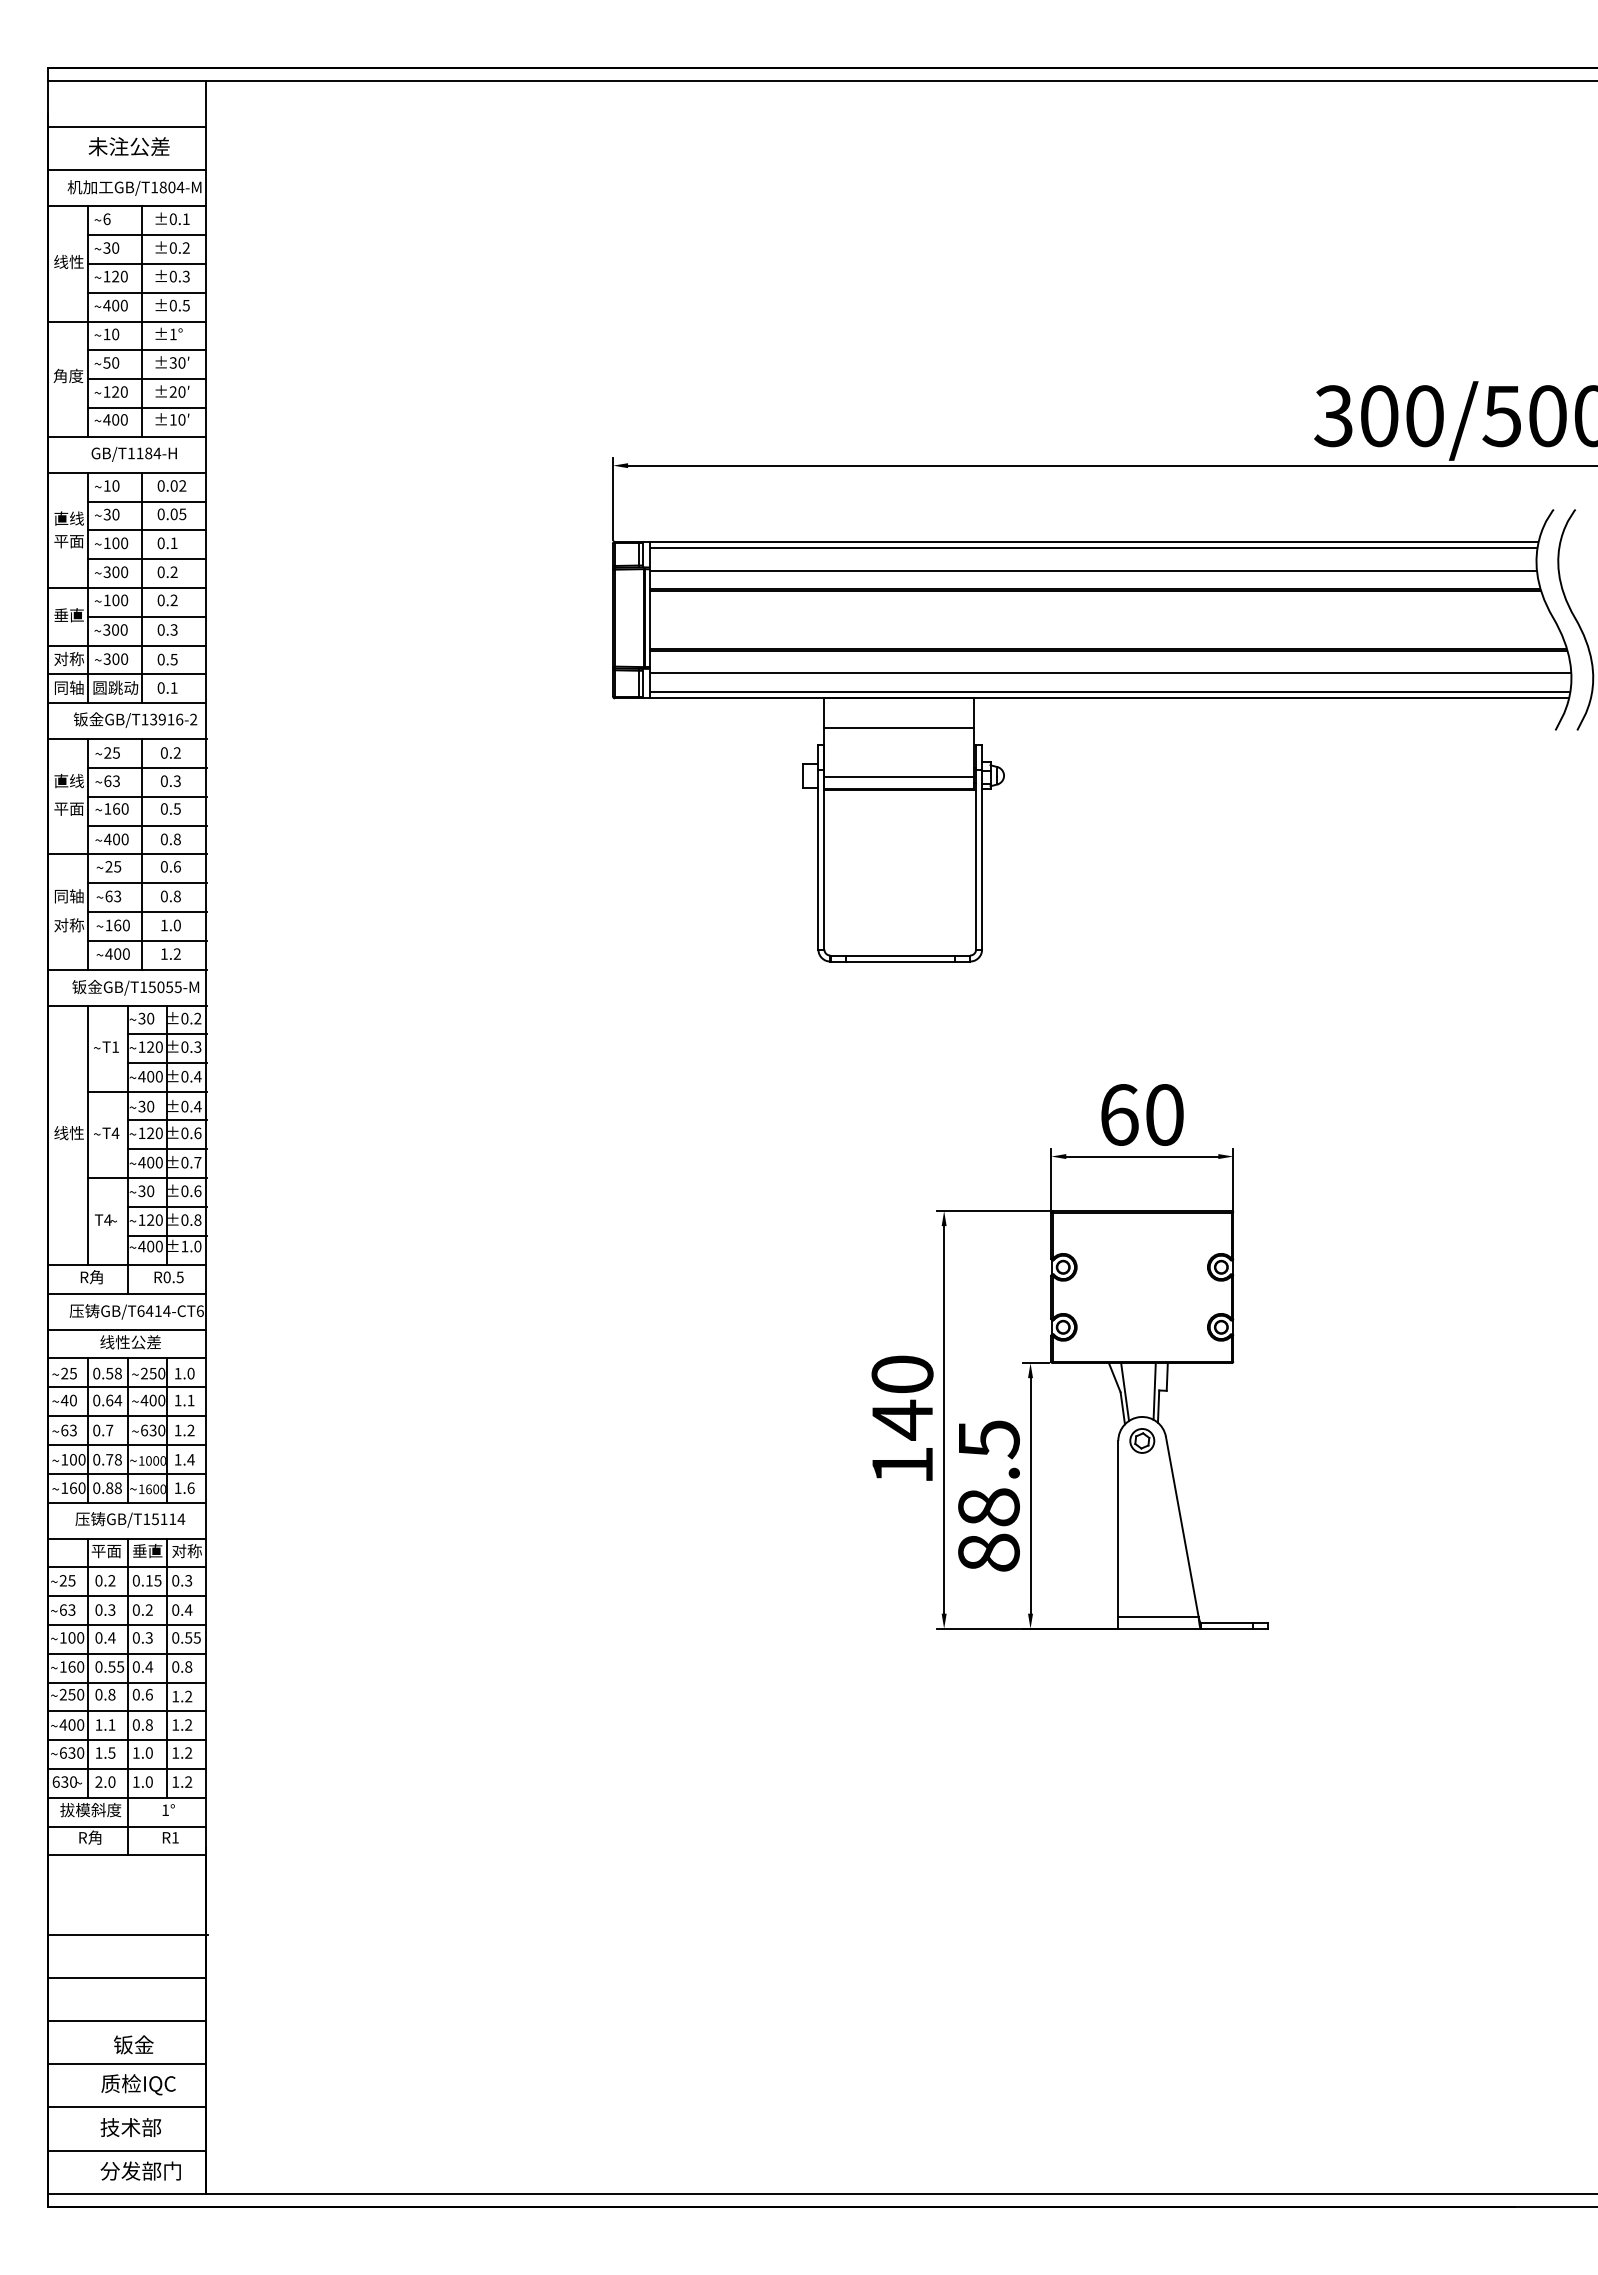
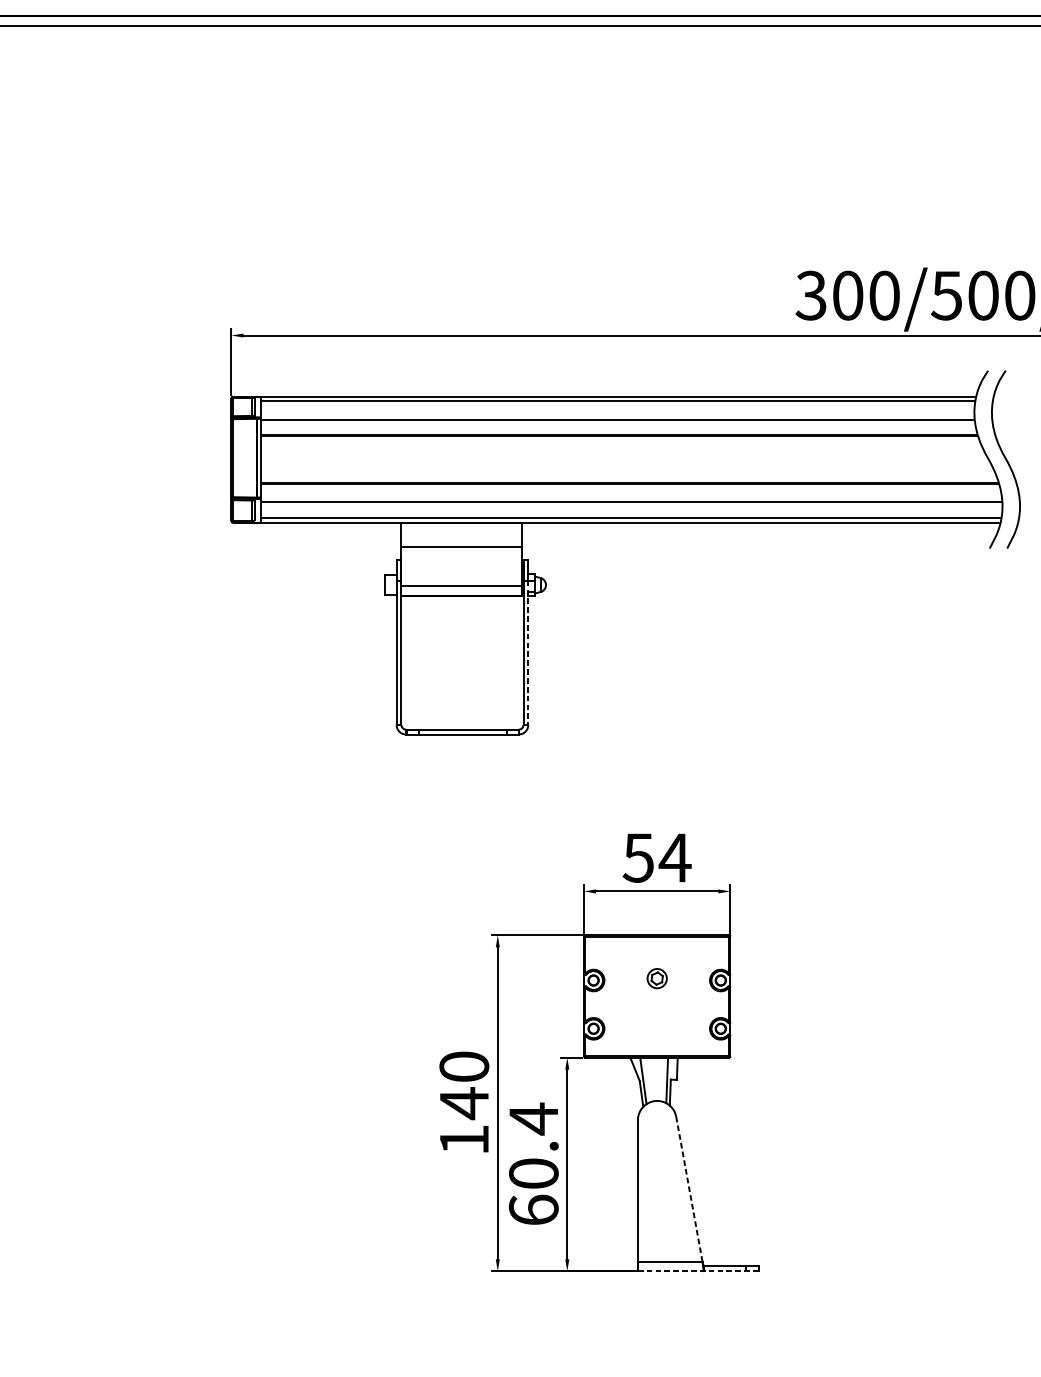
line: (982, 859) -> (528, 652), solid -> dashed
text: (1142, 1114) -> (657, 857), 60 -> 54
part: (1142, 1440) -> (657, 978), moved
text: (988, 1495) -> (533, 1164), 88.5 -> 60.4
line: (1182, 1526) -> (689, 1189), solid -> dashed
line: (1192, 1628) -> (697, 1271), solid -> dashed

